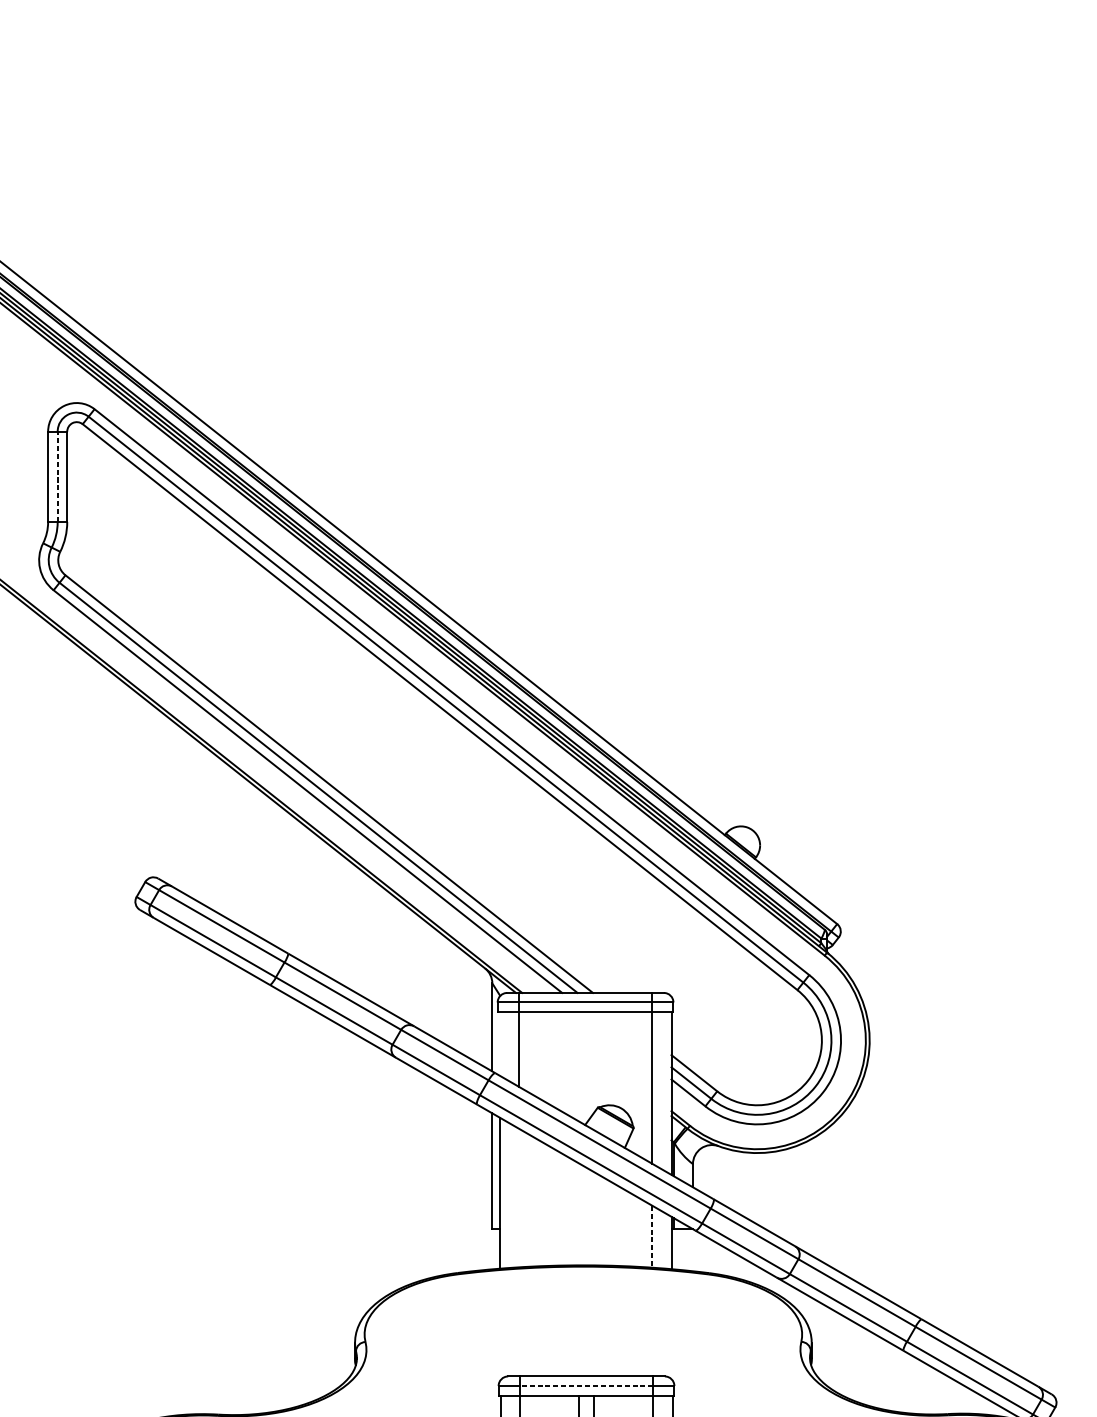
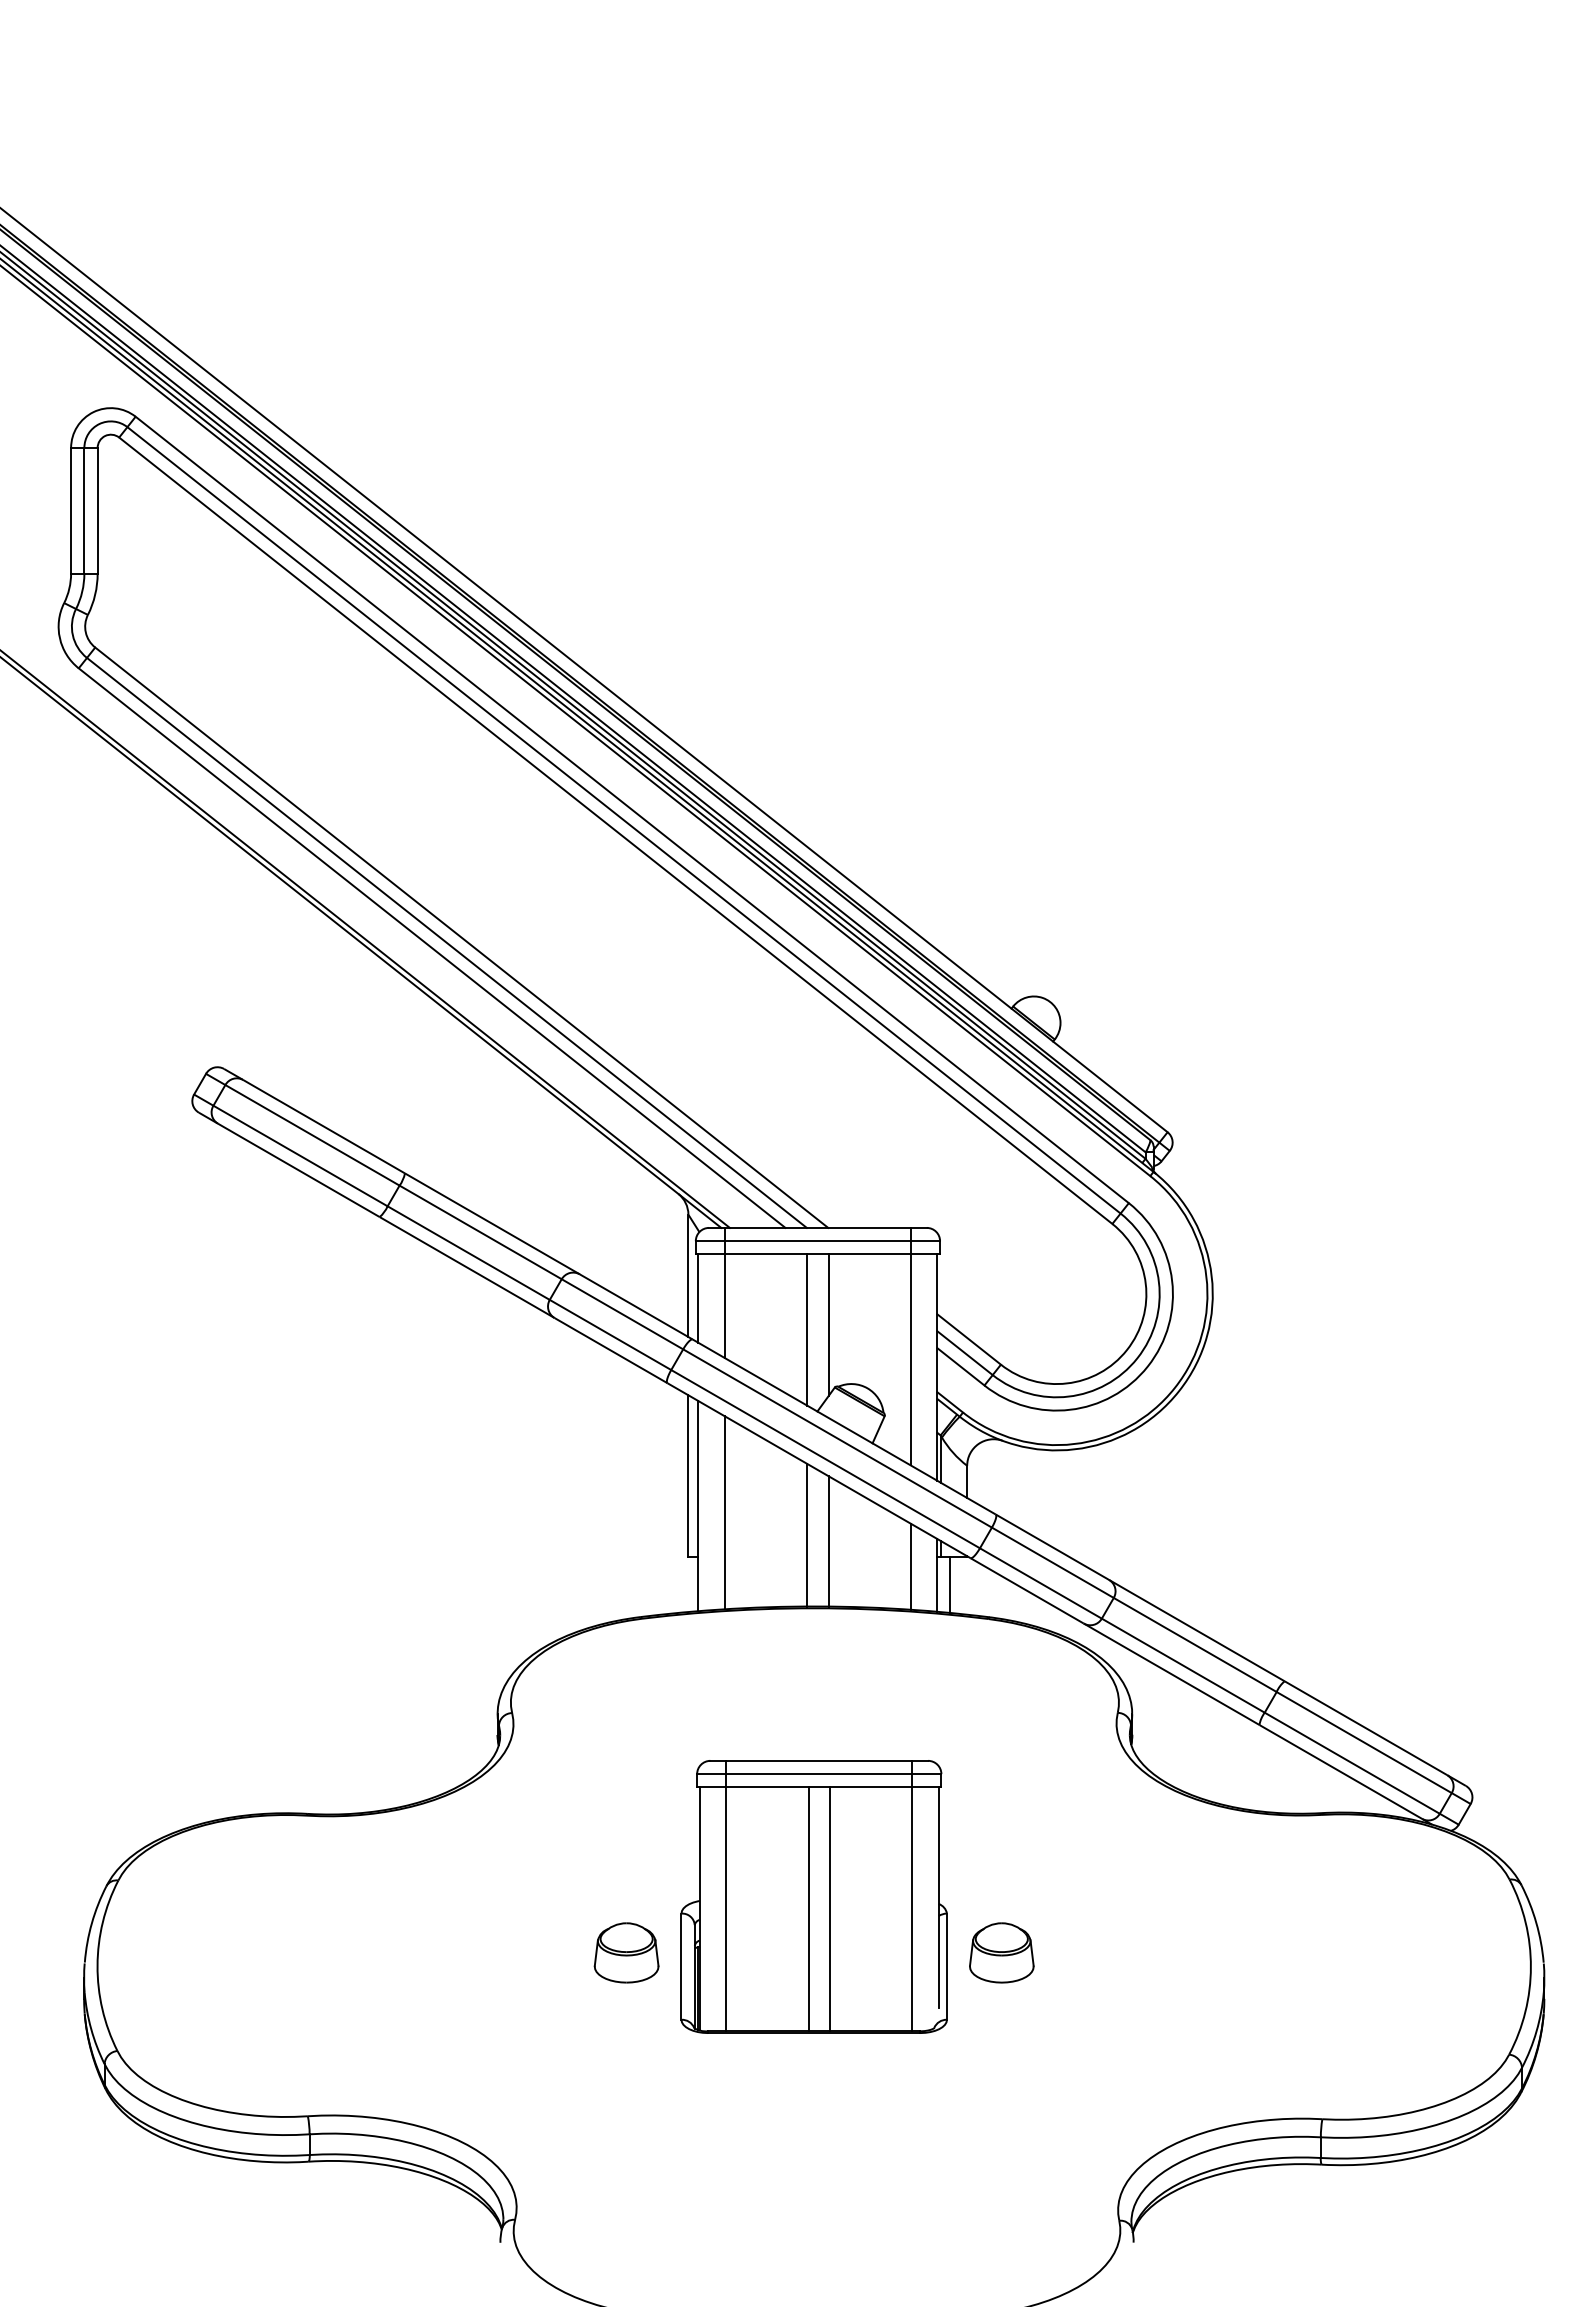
line: (57, 476) -> (84, 510), dashed -> solid
line: (499, 1043) -> (698, 1298), added
line: (593, 1063) -> (828, 1325), added
line: (578, 1066) -> (807, 1329), added
line: (519, 1197) -> (725, 1512), added
line: (578, 1213) -> (807, 1534), added
line: (593, 1218) -> (828, 1541), added
line: (652, 1237) -> (910, 1567), dashed -> solid
line: (680, 1249) -> (949, 1584), added
line: (586, 1386) -> (819, 1774), dashed -> solid

